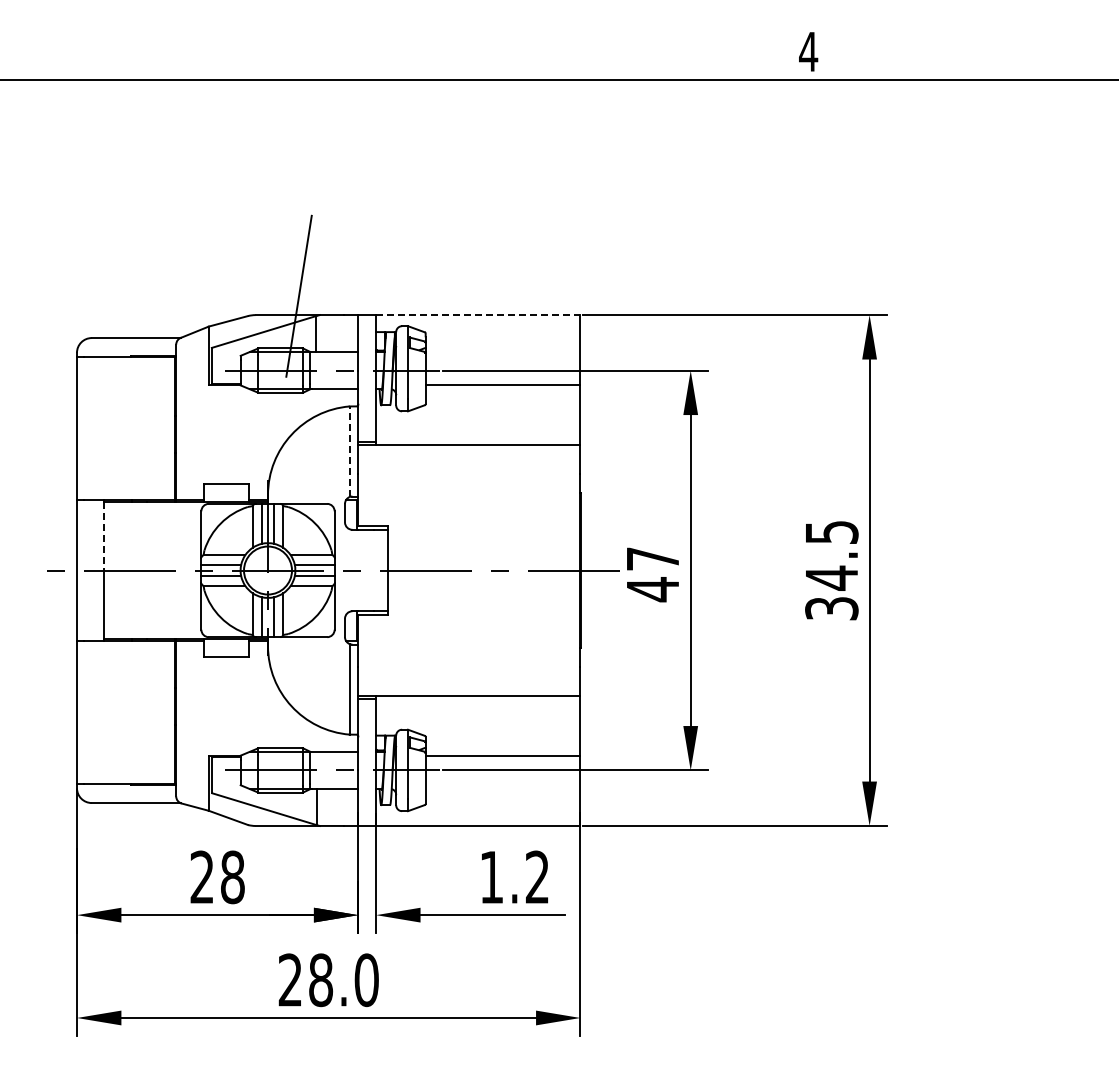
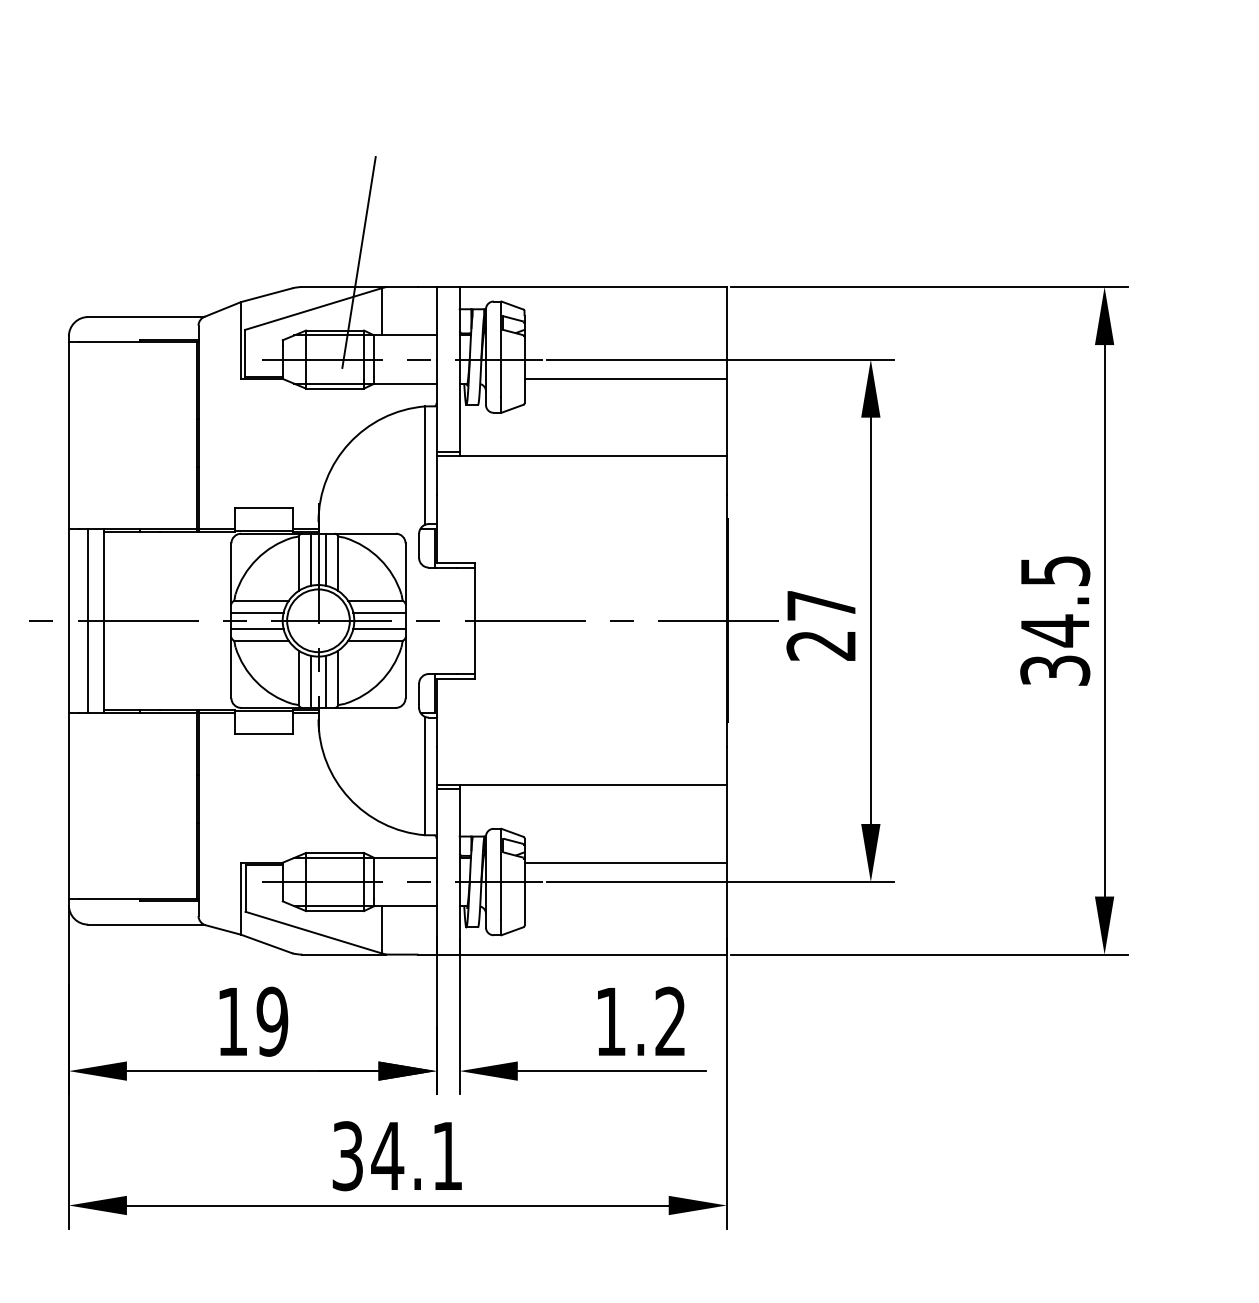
line: (478, 315) -> (593, 287), dashed -> solid
line: (349, 451) -> (424, 465), dashed -> solid
line: (103, 536) -> (103, 576), dashed -> solid
line: (91, 570) -> (87, 620), added
text: (652, 589) -> (820, 645), 47 -> 27
text: (217, 877) -> (252, 1021), 28 -> 19
text: (328, 980) -> (397, 1156), 28.0 -> 34.1

